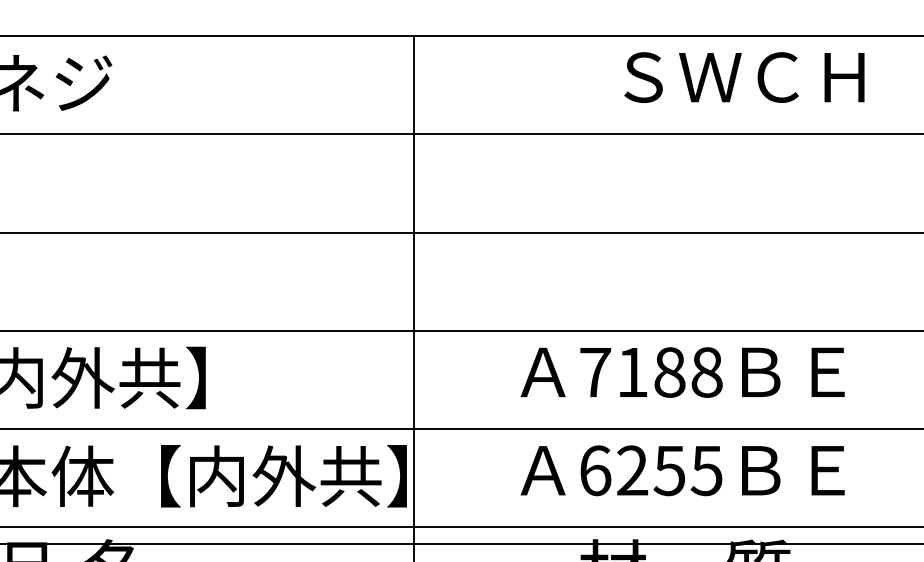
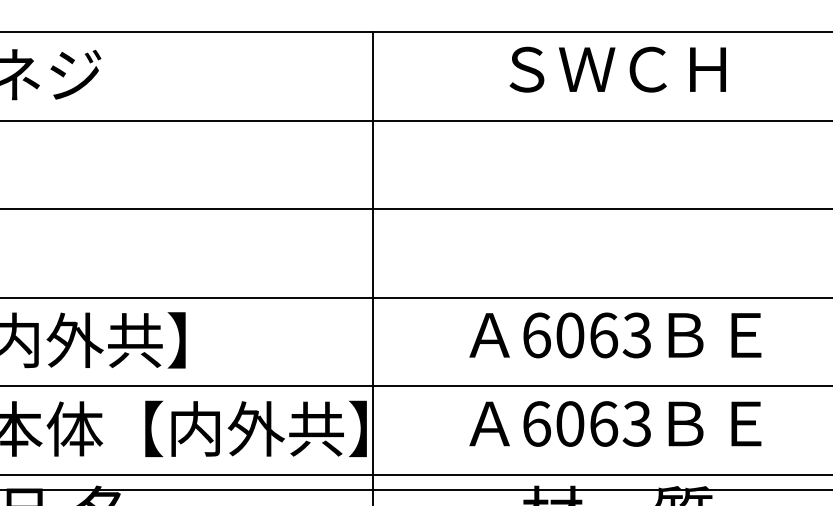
text: (744, 77) -> (617, 69), moved
text: (651, 372) -> (587, 335), 7188 -> 6063
text: (669, 470) -> (603, 423), 6255 -> 6063

